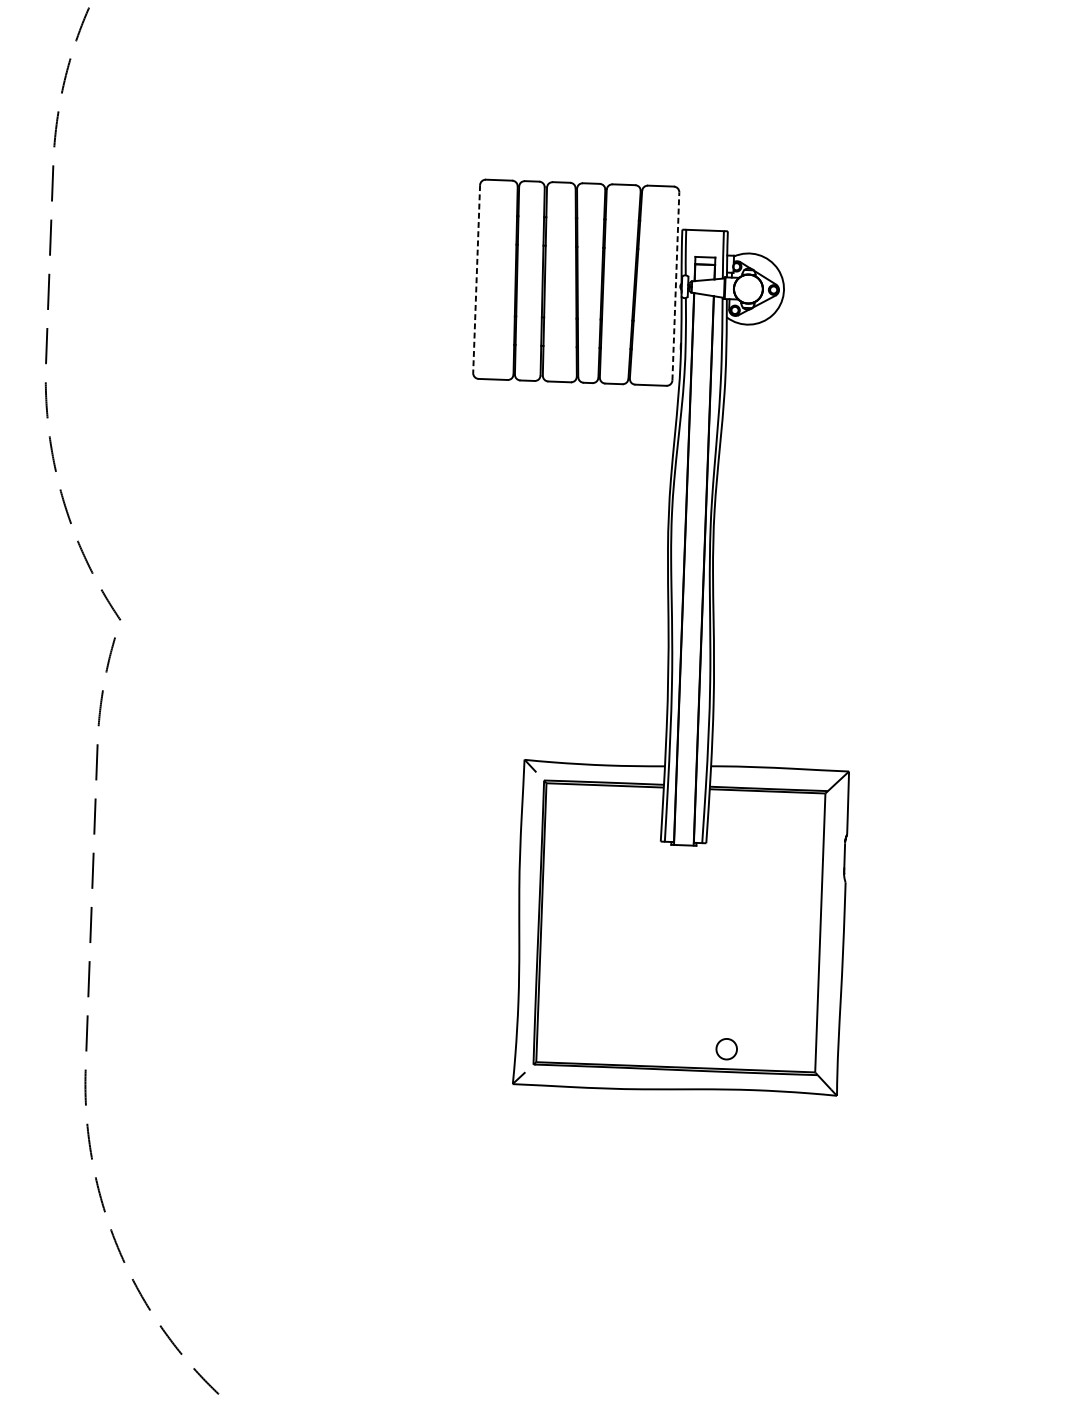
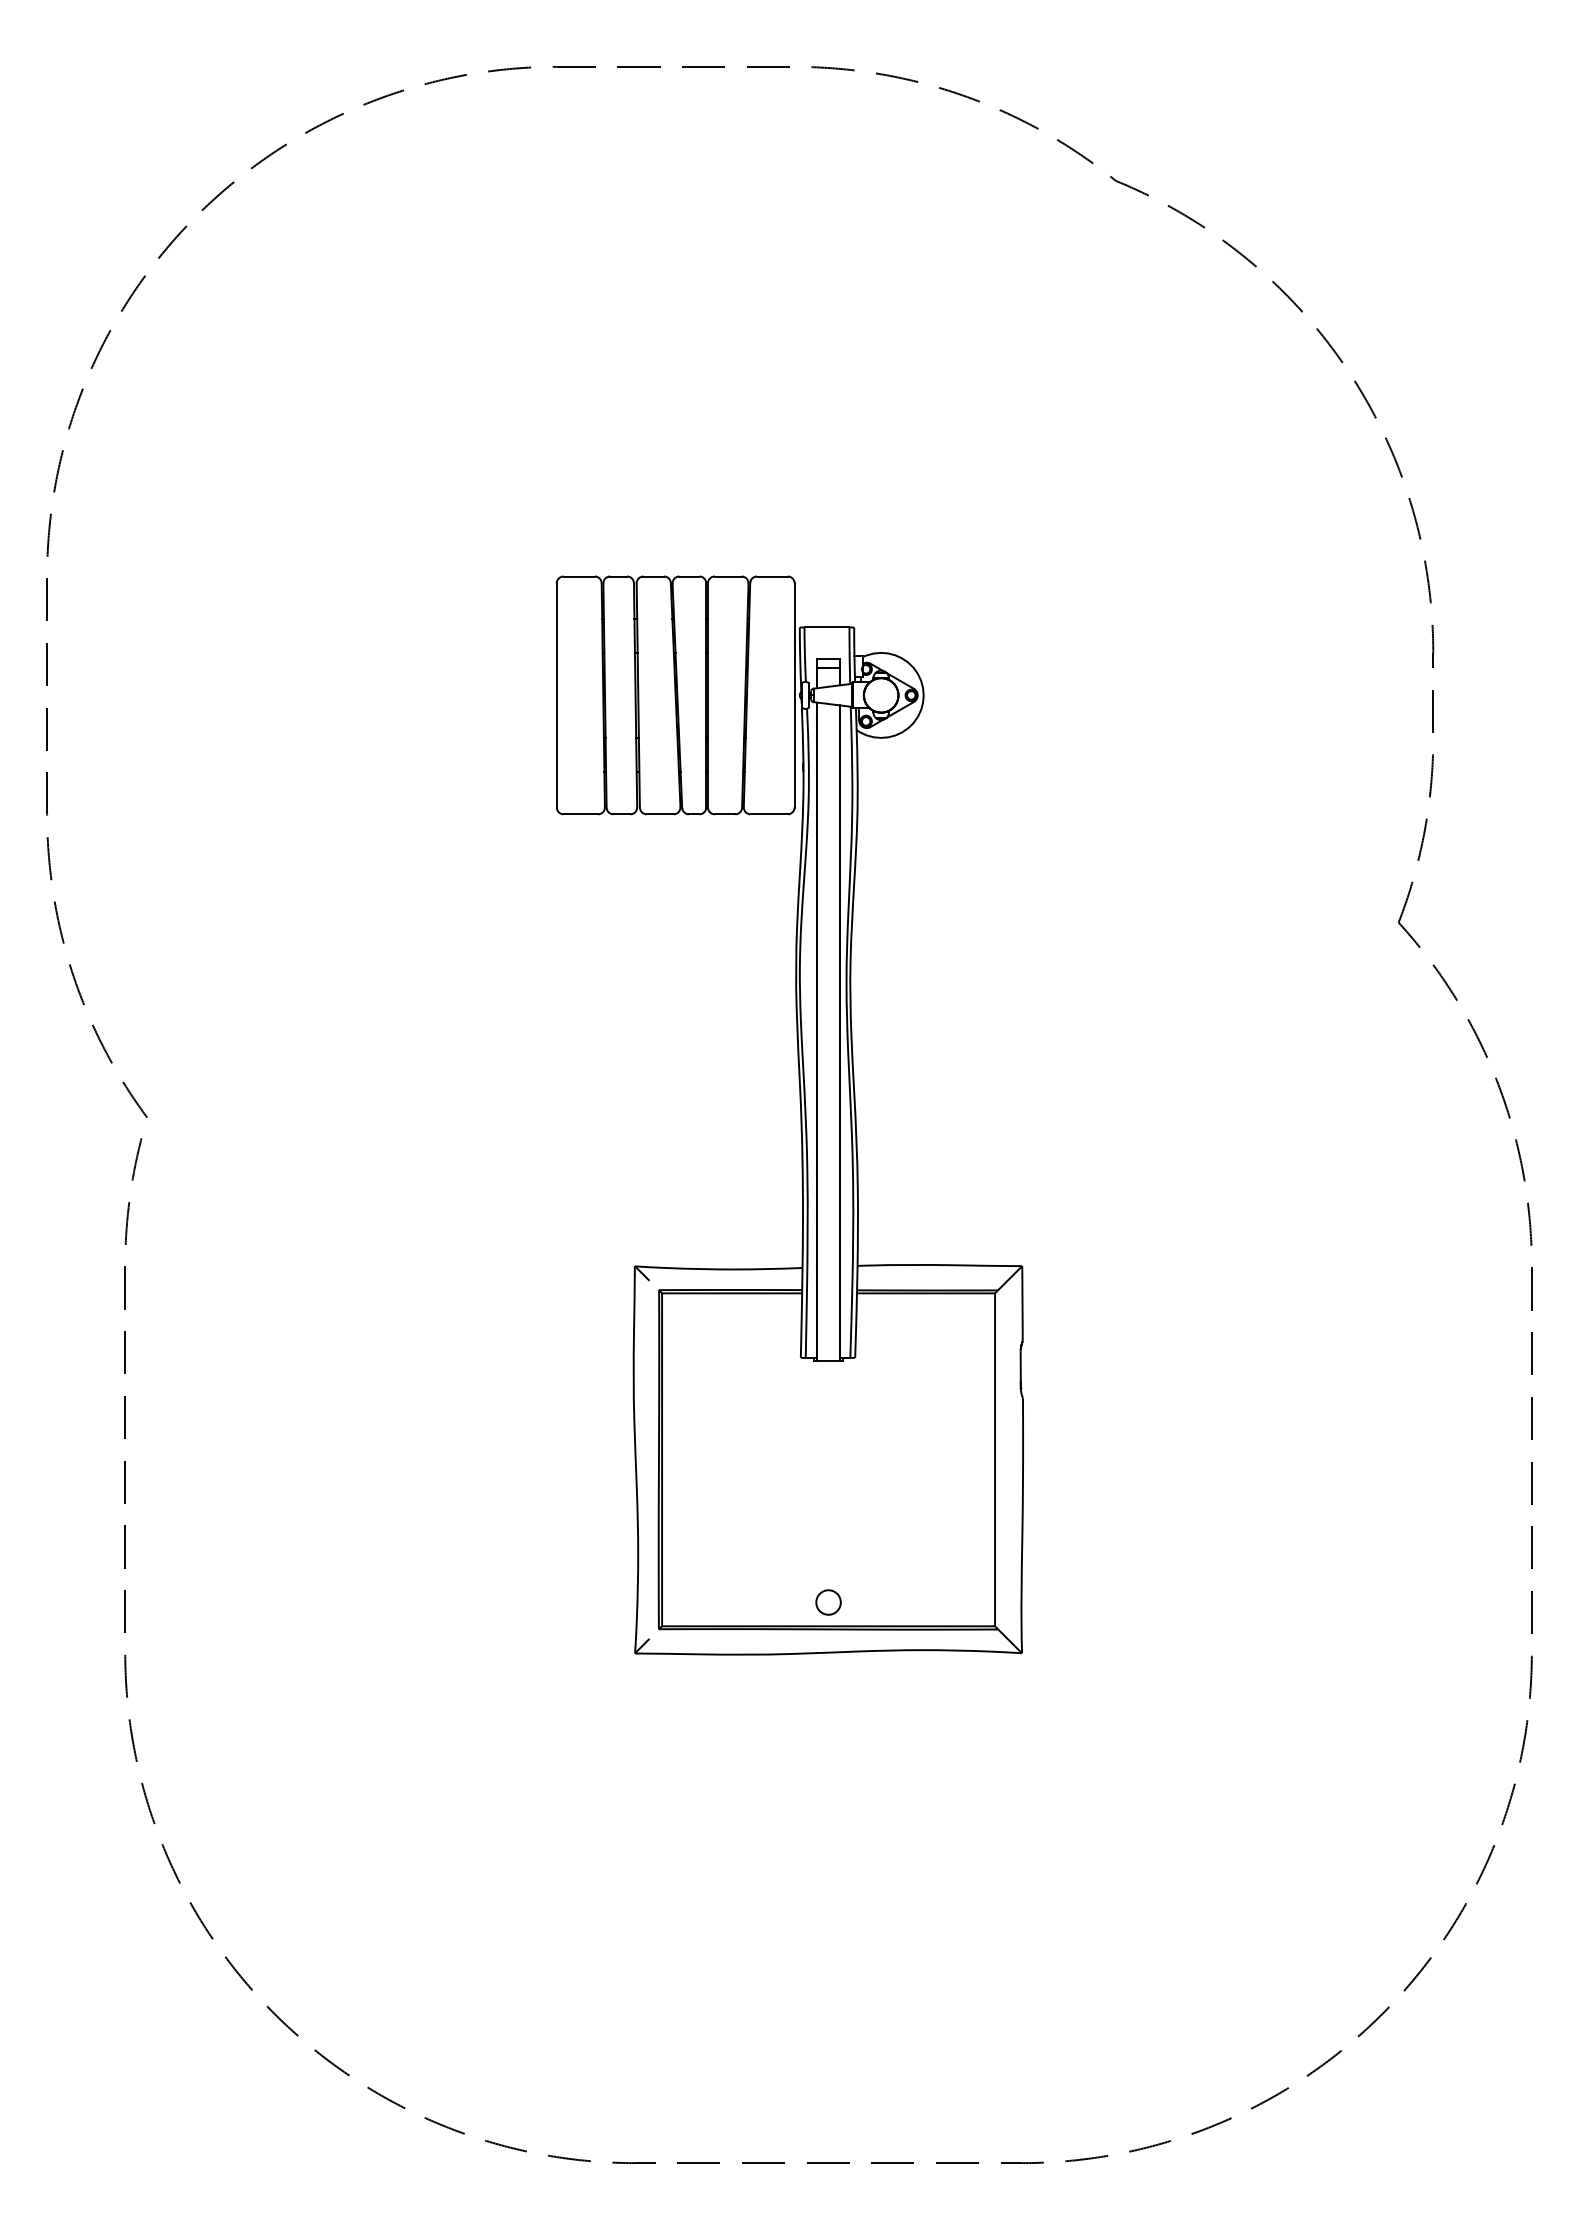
line: (476, 279) -> (556, 695), dashed -> solid
line: (675, 285) -> (794, 694), dashed -> solid
circle: (726, 1049) -> (828, 1602), moved

